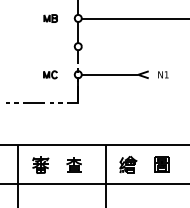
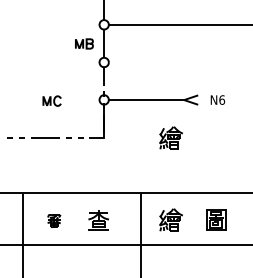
part: (50, 18) -> (84, 43), moved
part: (50, 74) -> (51, 100), moved
text: (166, 74) -> (222, 99), N1 -> N6
part: (127, 102) -> (170, 137), added
part: (41, 165) -> (54, 220), size x0.6

